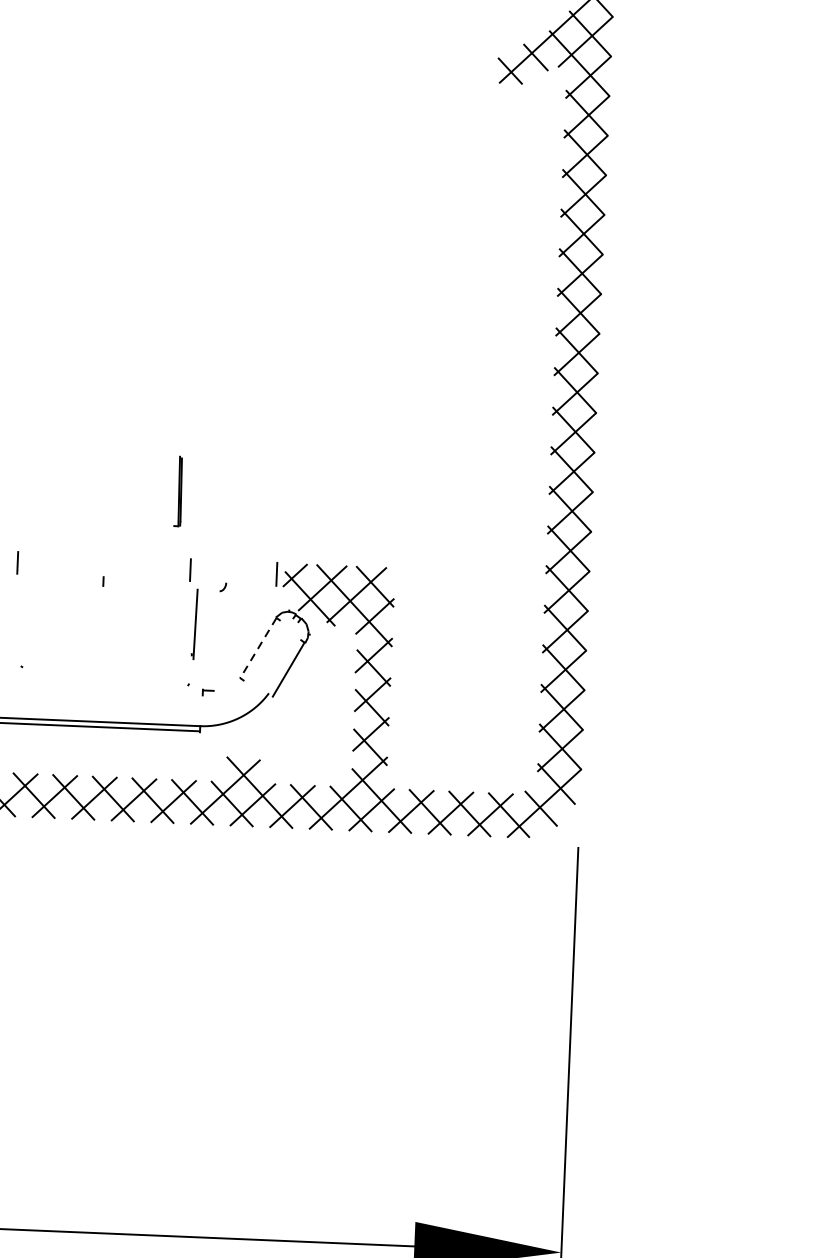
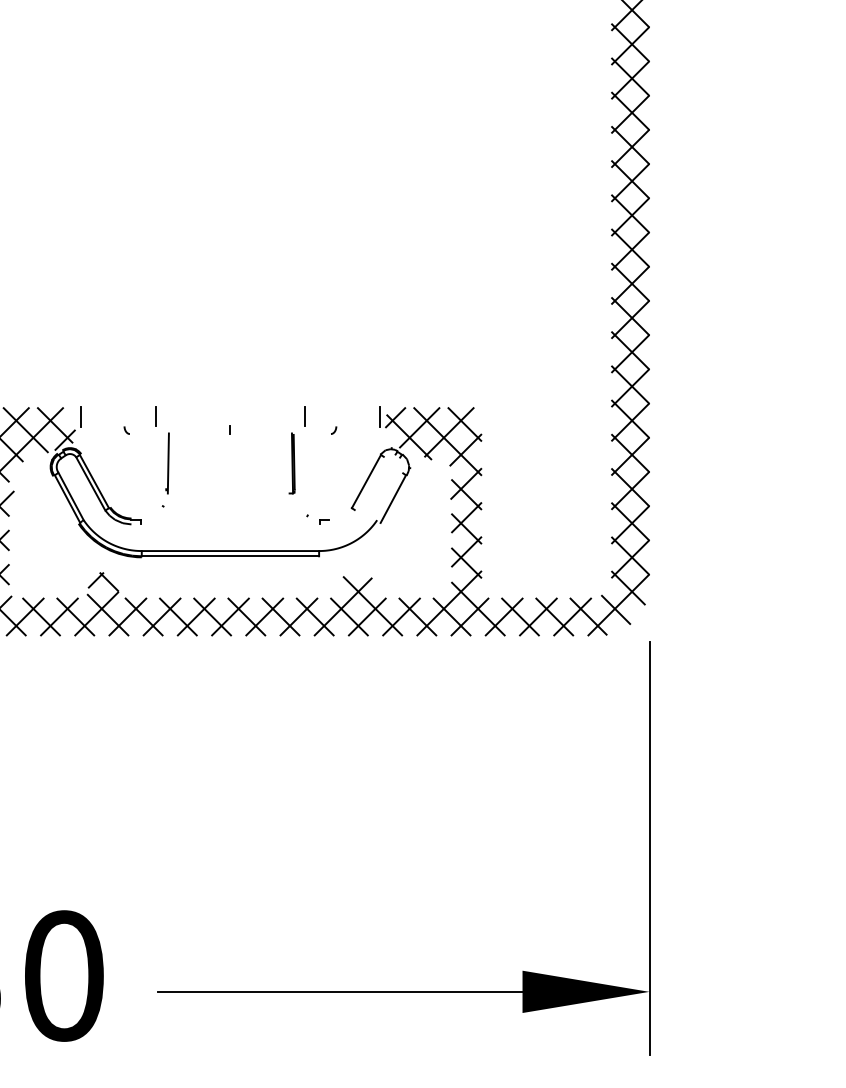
part: (178, 491) -> (291, 463), moved
part: (194, 624) -> (167, 463), moved
line: (258, 649) -> (366, 482), dashed -> solid

